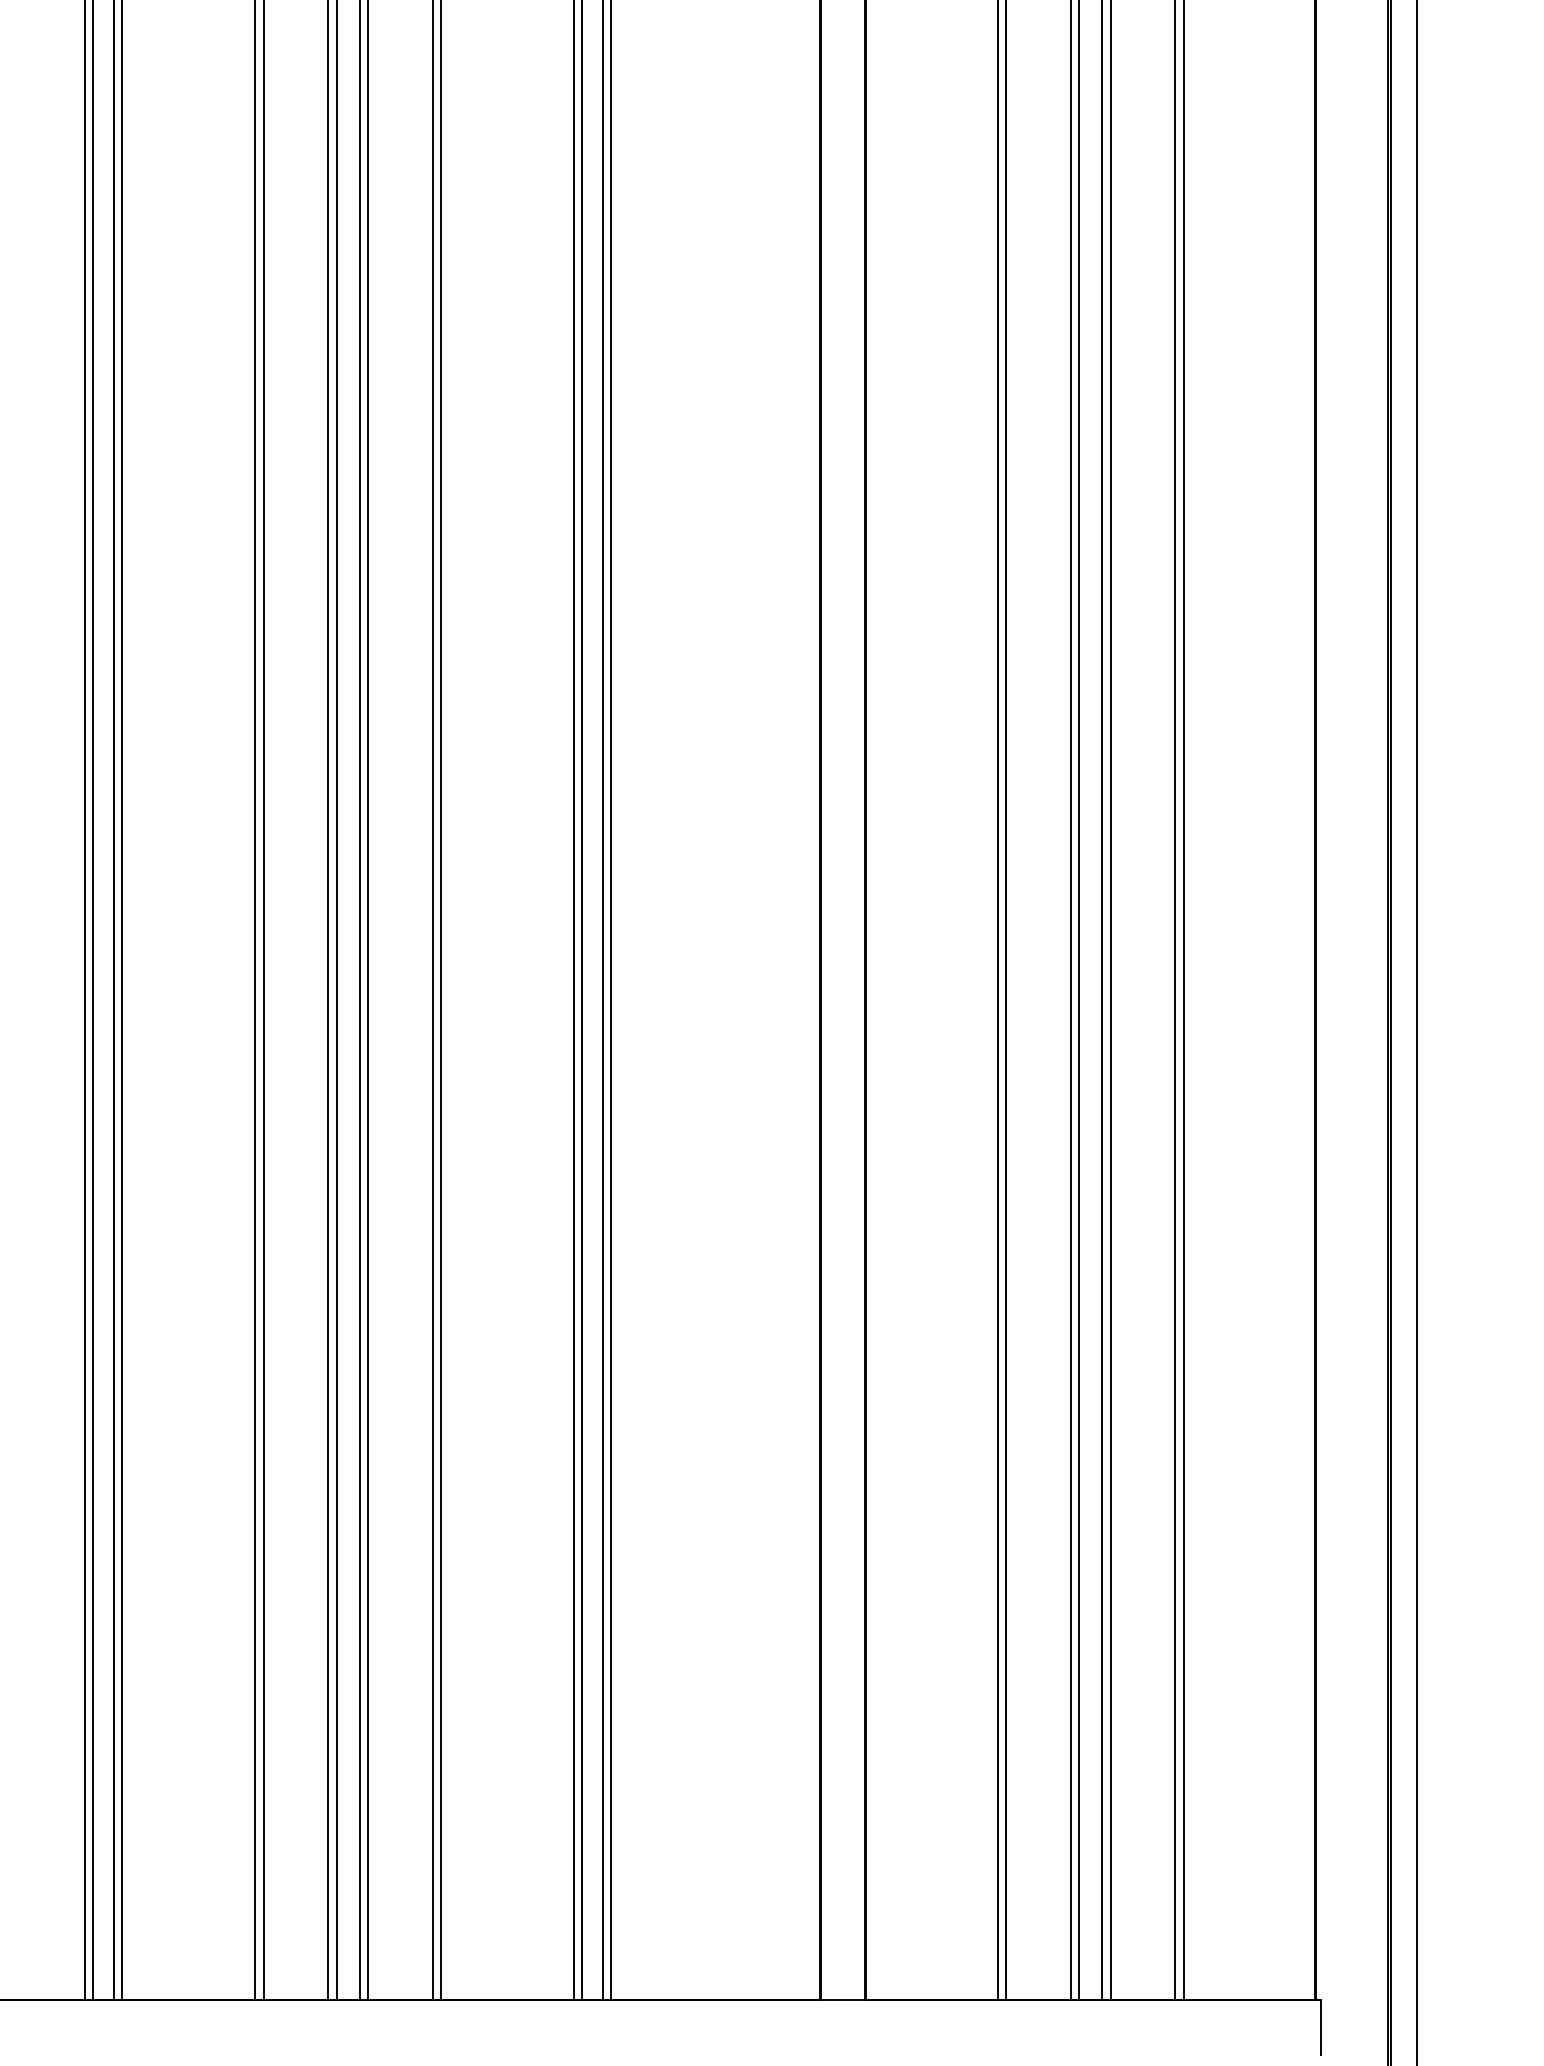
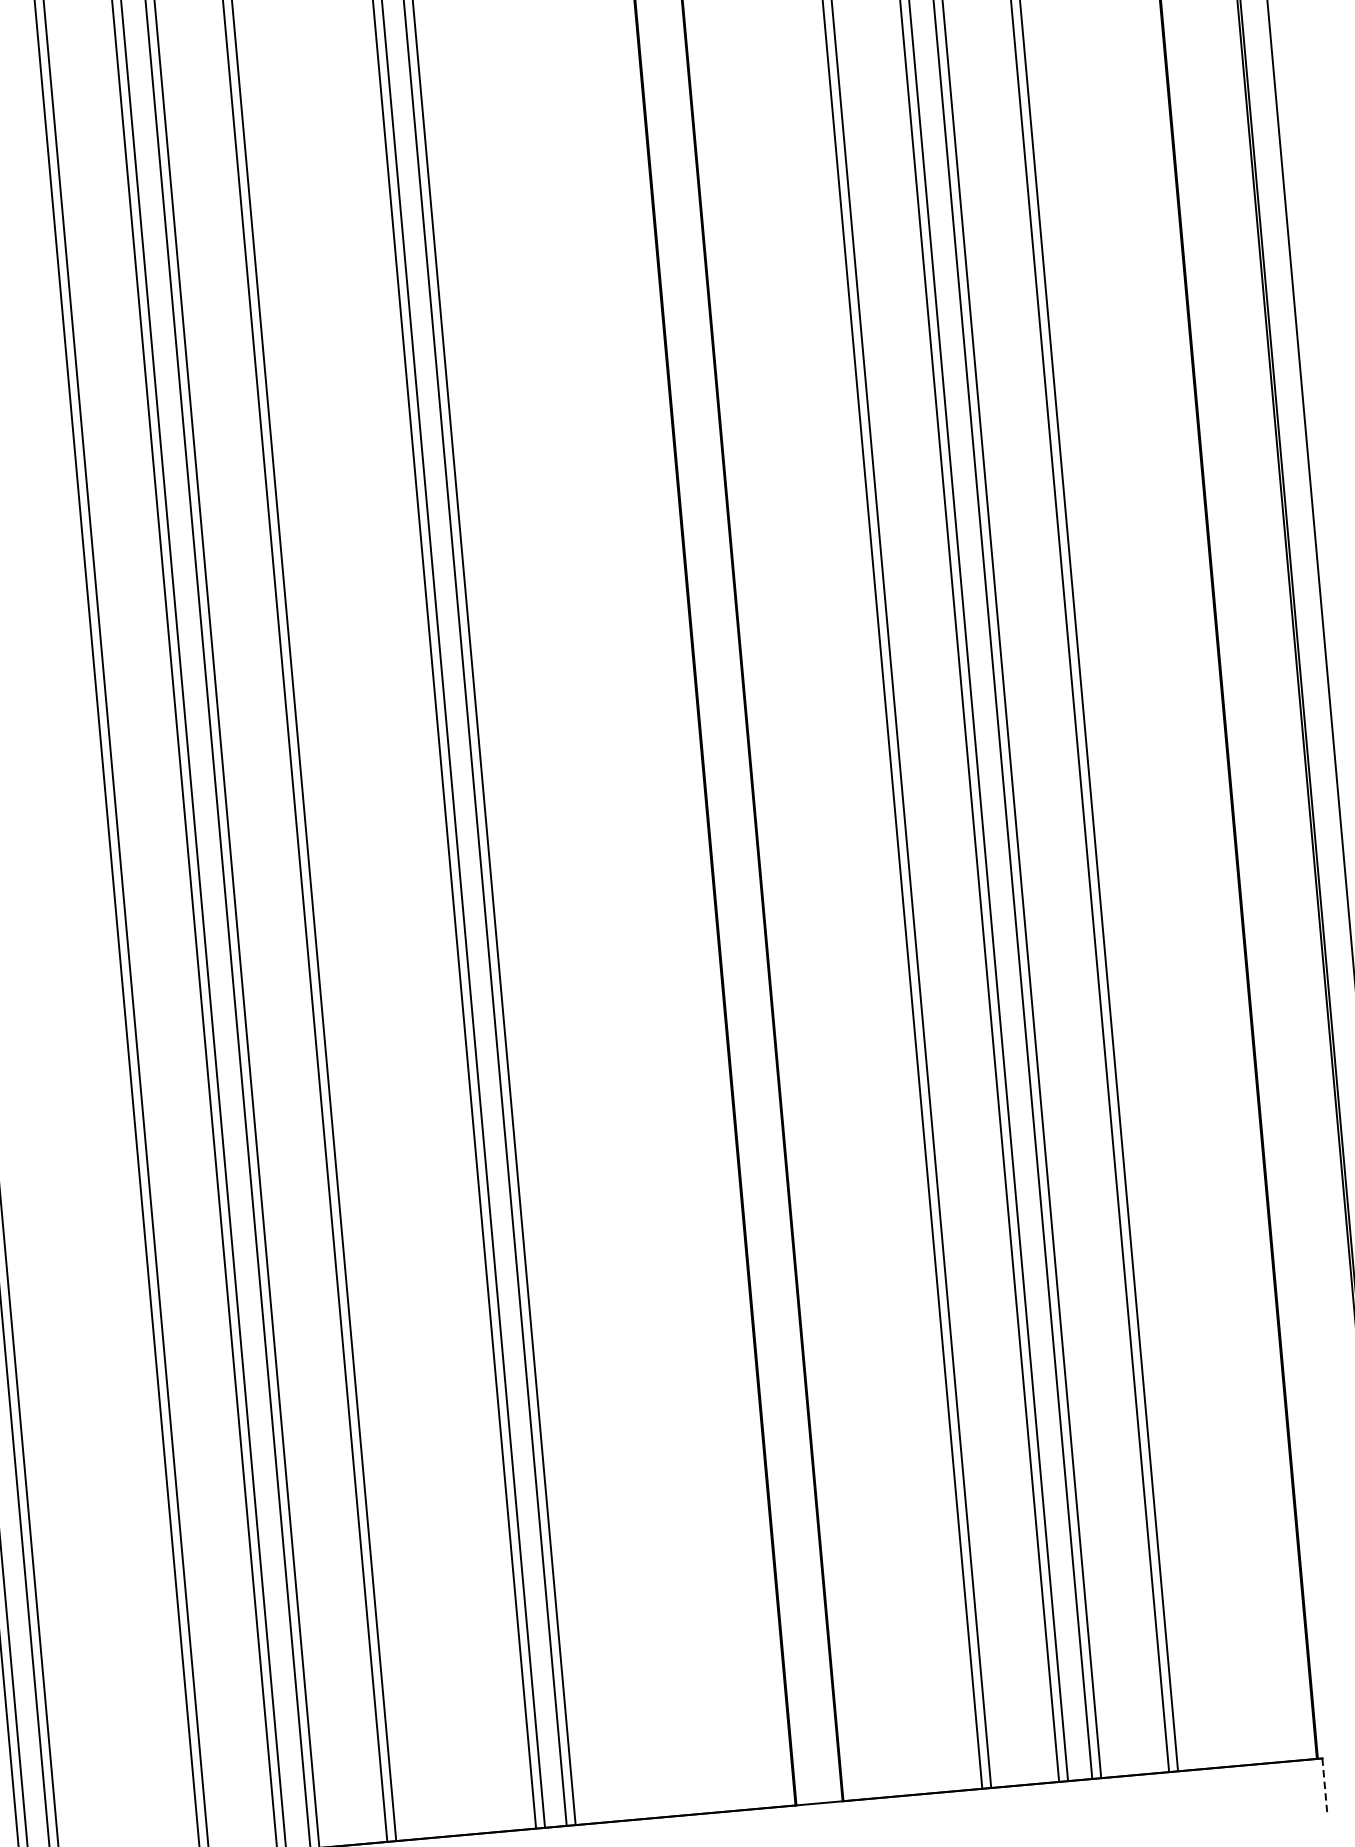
line: (1320, 2027) -> (1324, 1787), solid -> dashed

